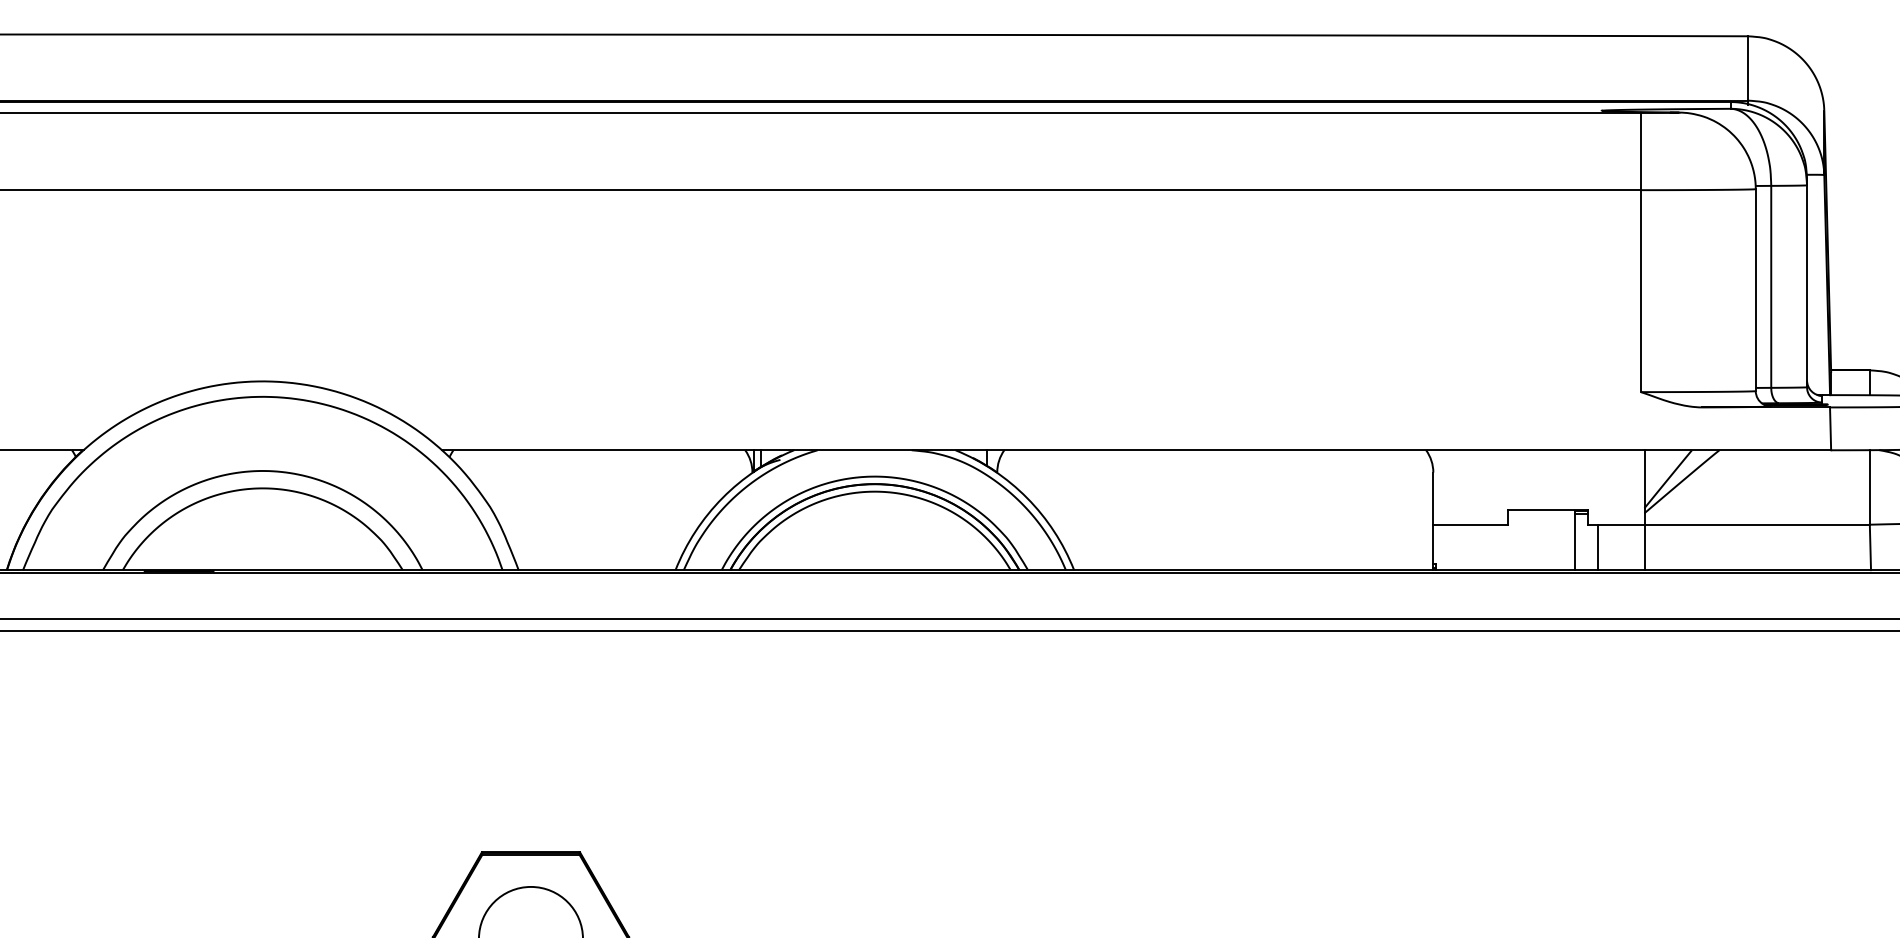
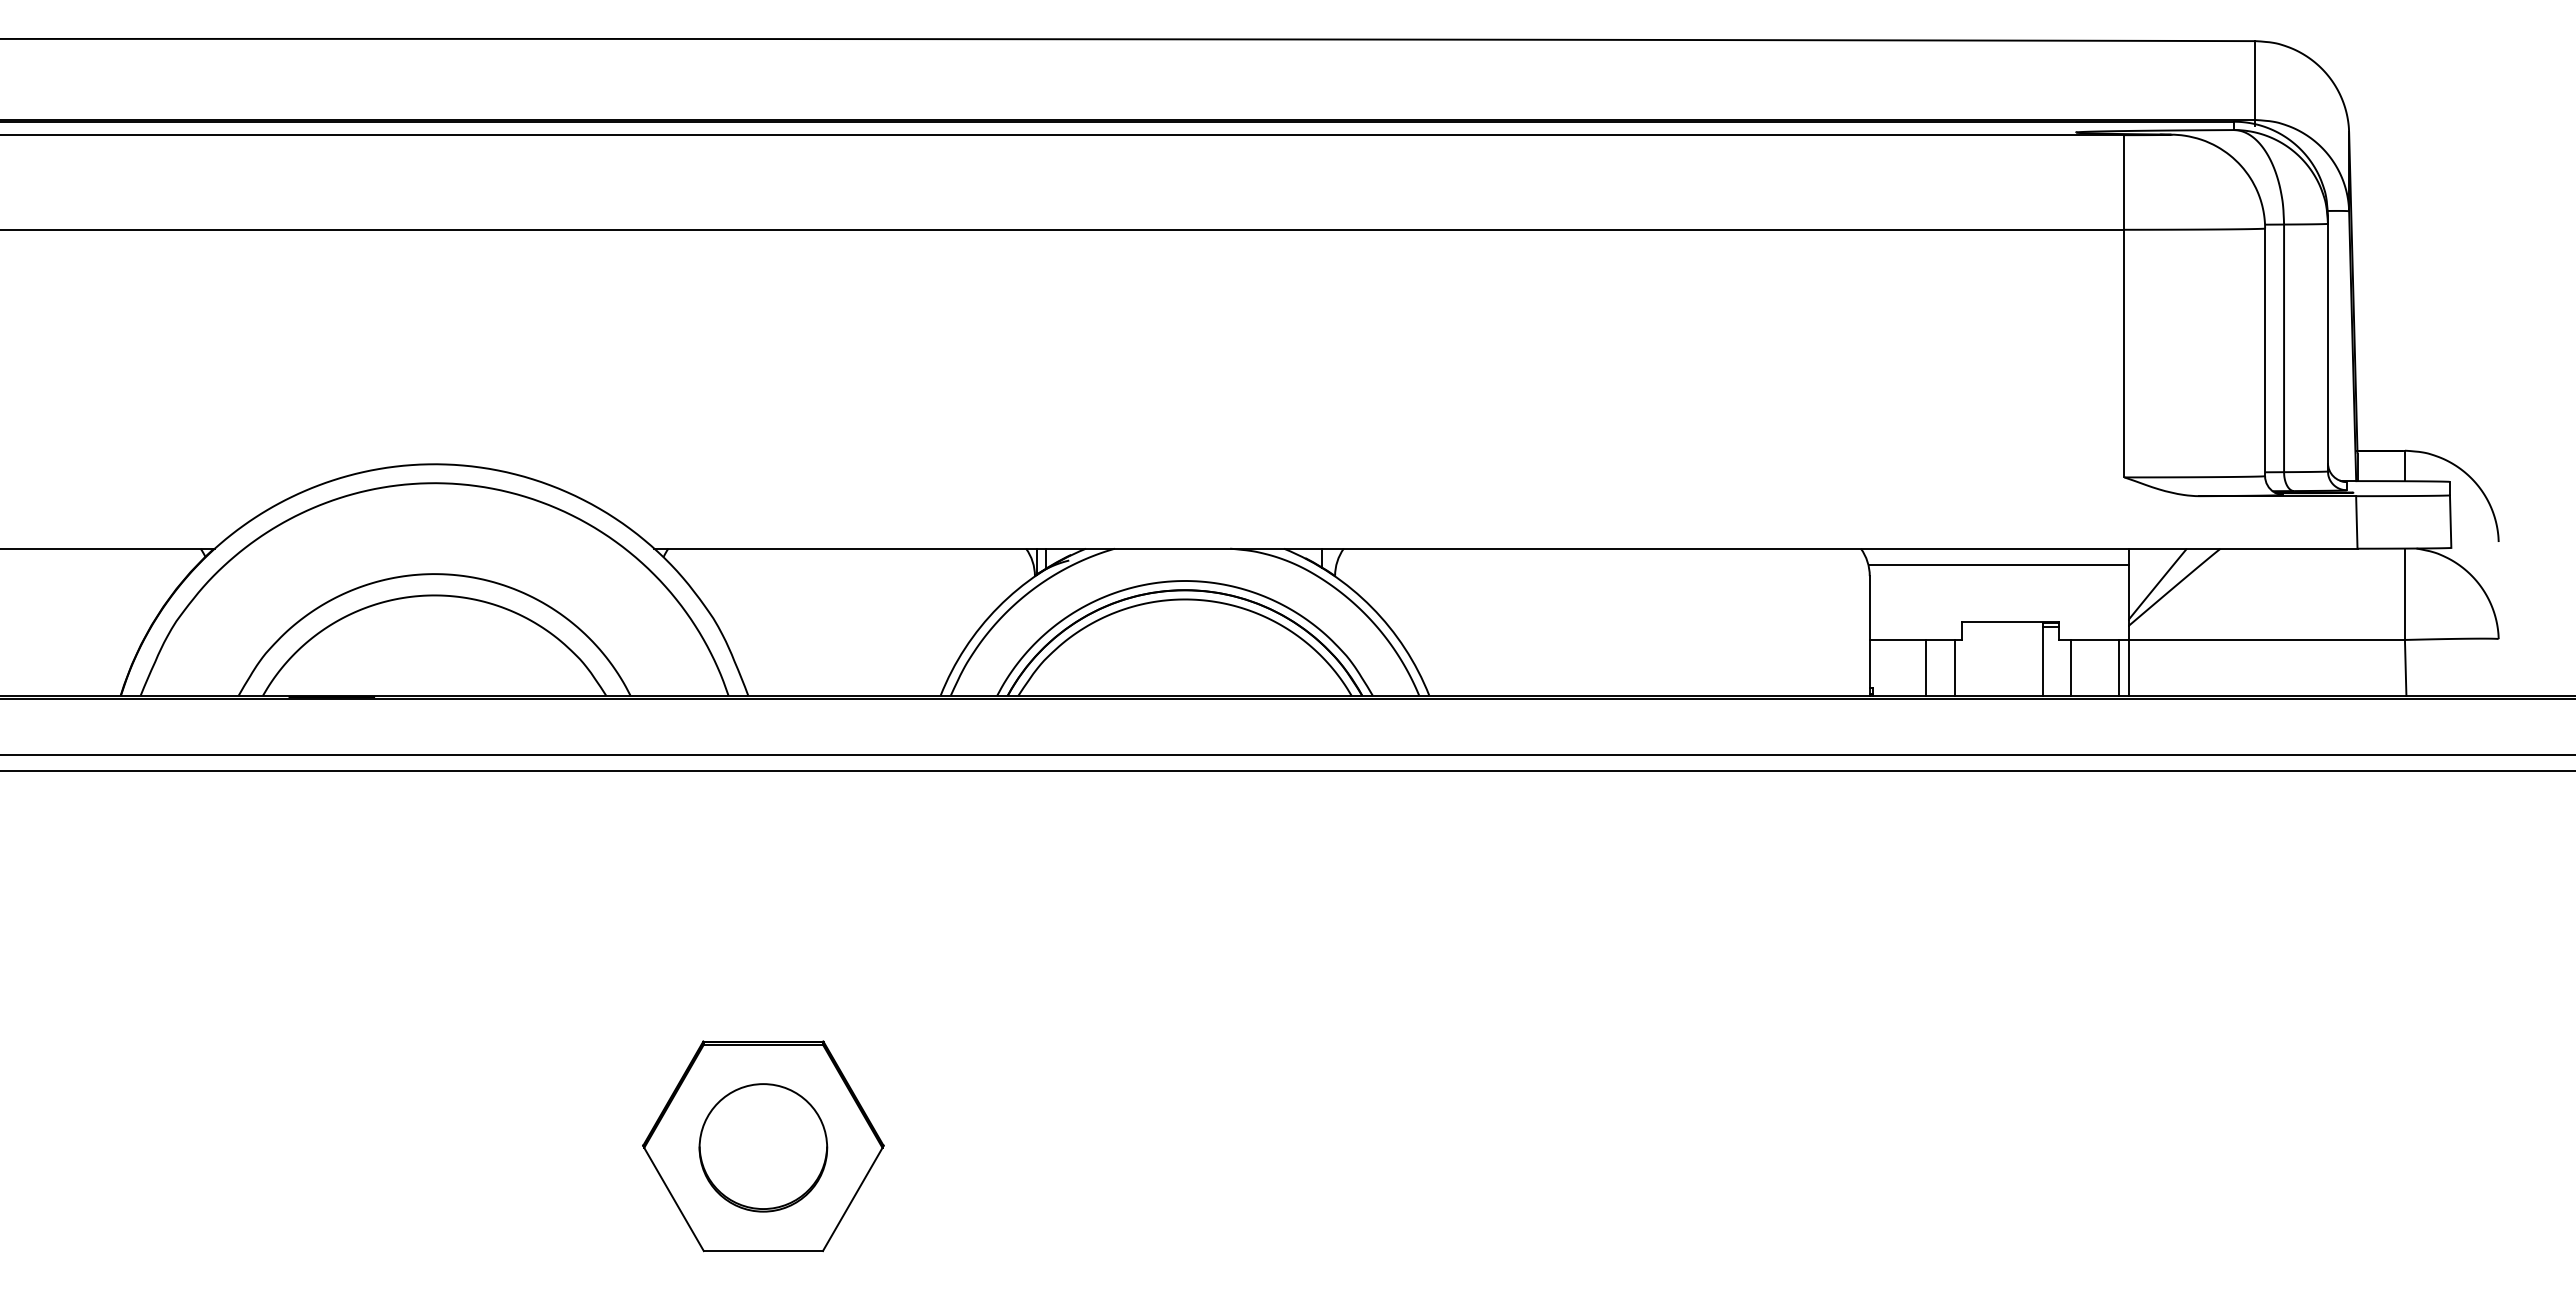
line: (1538, 463) -> (1998, 565), added
line: (1478, 547) -> (1925, 667), added
line: (1502, 547) -> (1954, 667), added
line: (1637, 547) -> (2119, 667), added

